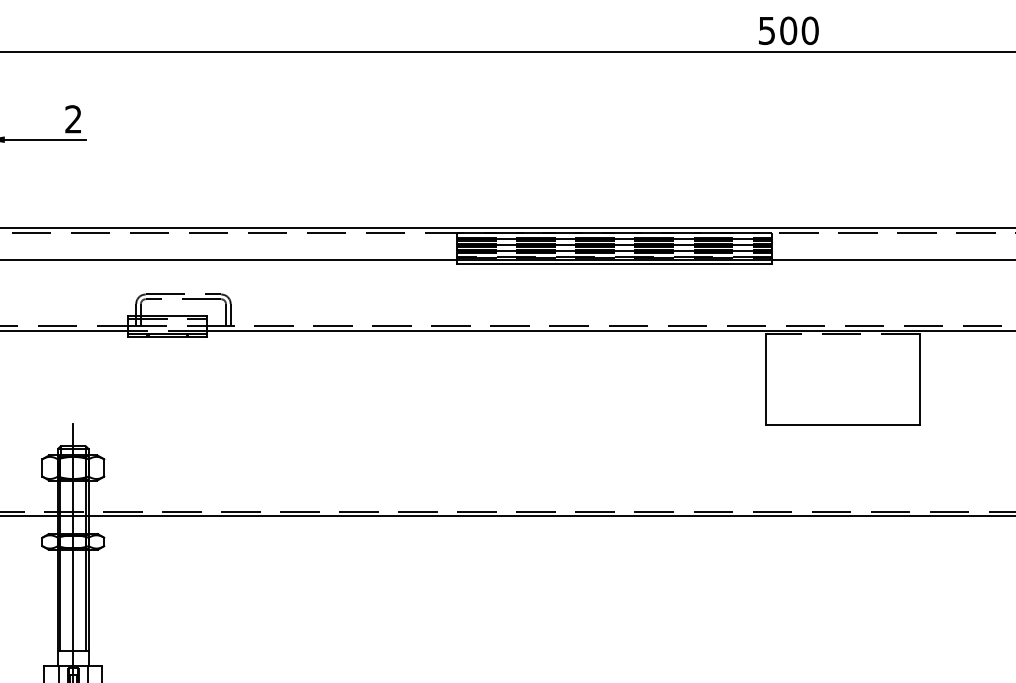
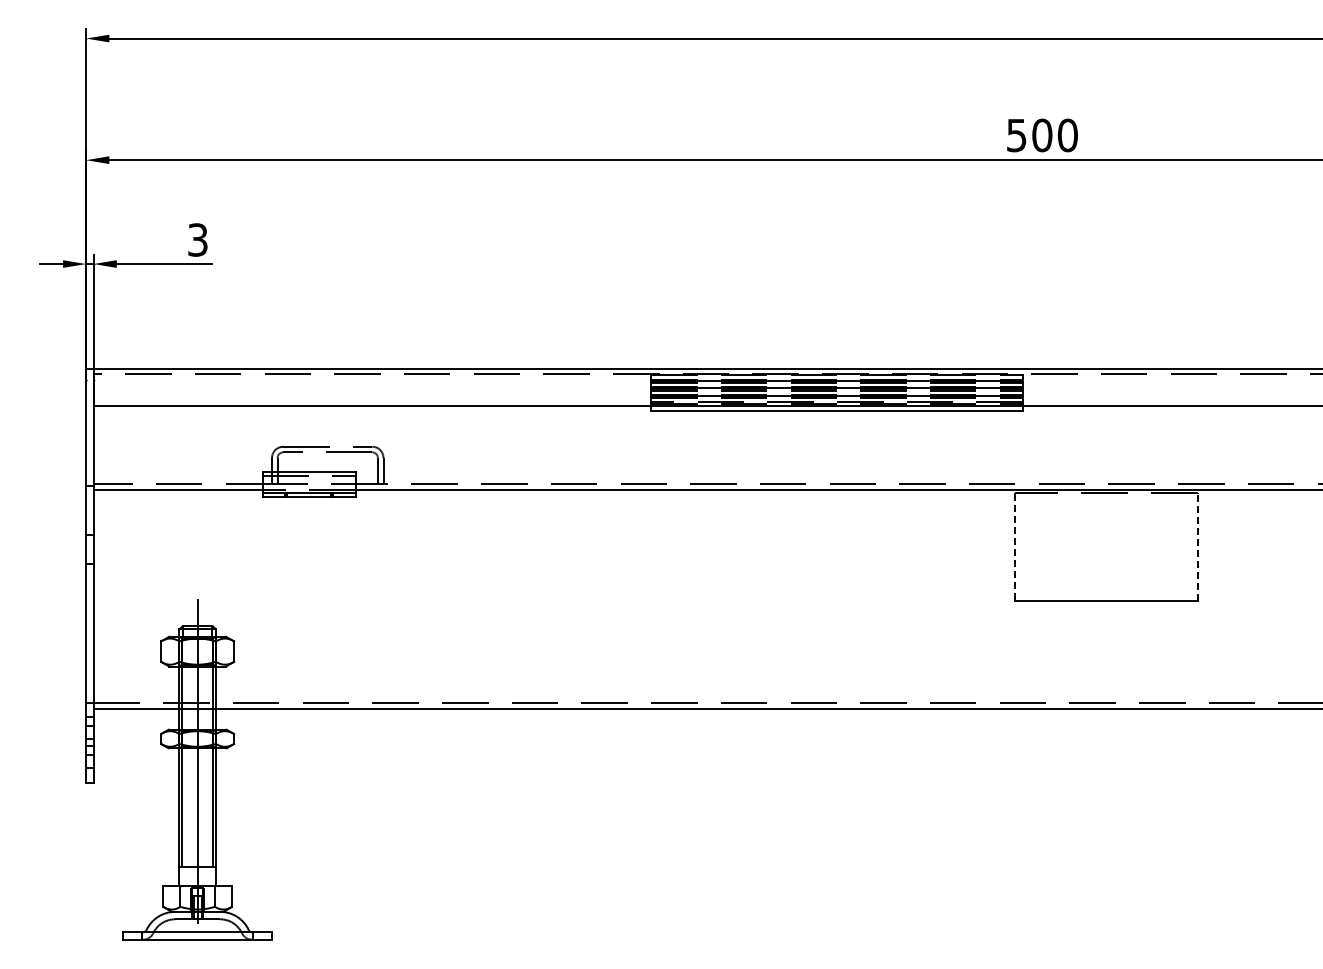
text: (73, 118) -> (197, 239), 2 -> 3
line: (765, 379) -> (1015, 547), solid -> dashed
line: (920, 379) -> (1197, 547), solid -> dashed

